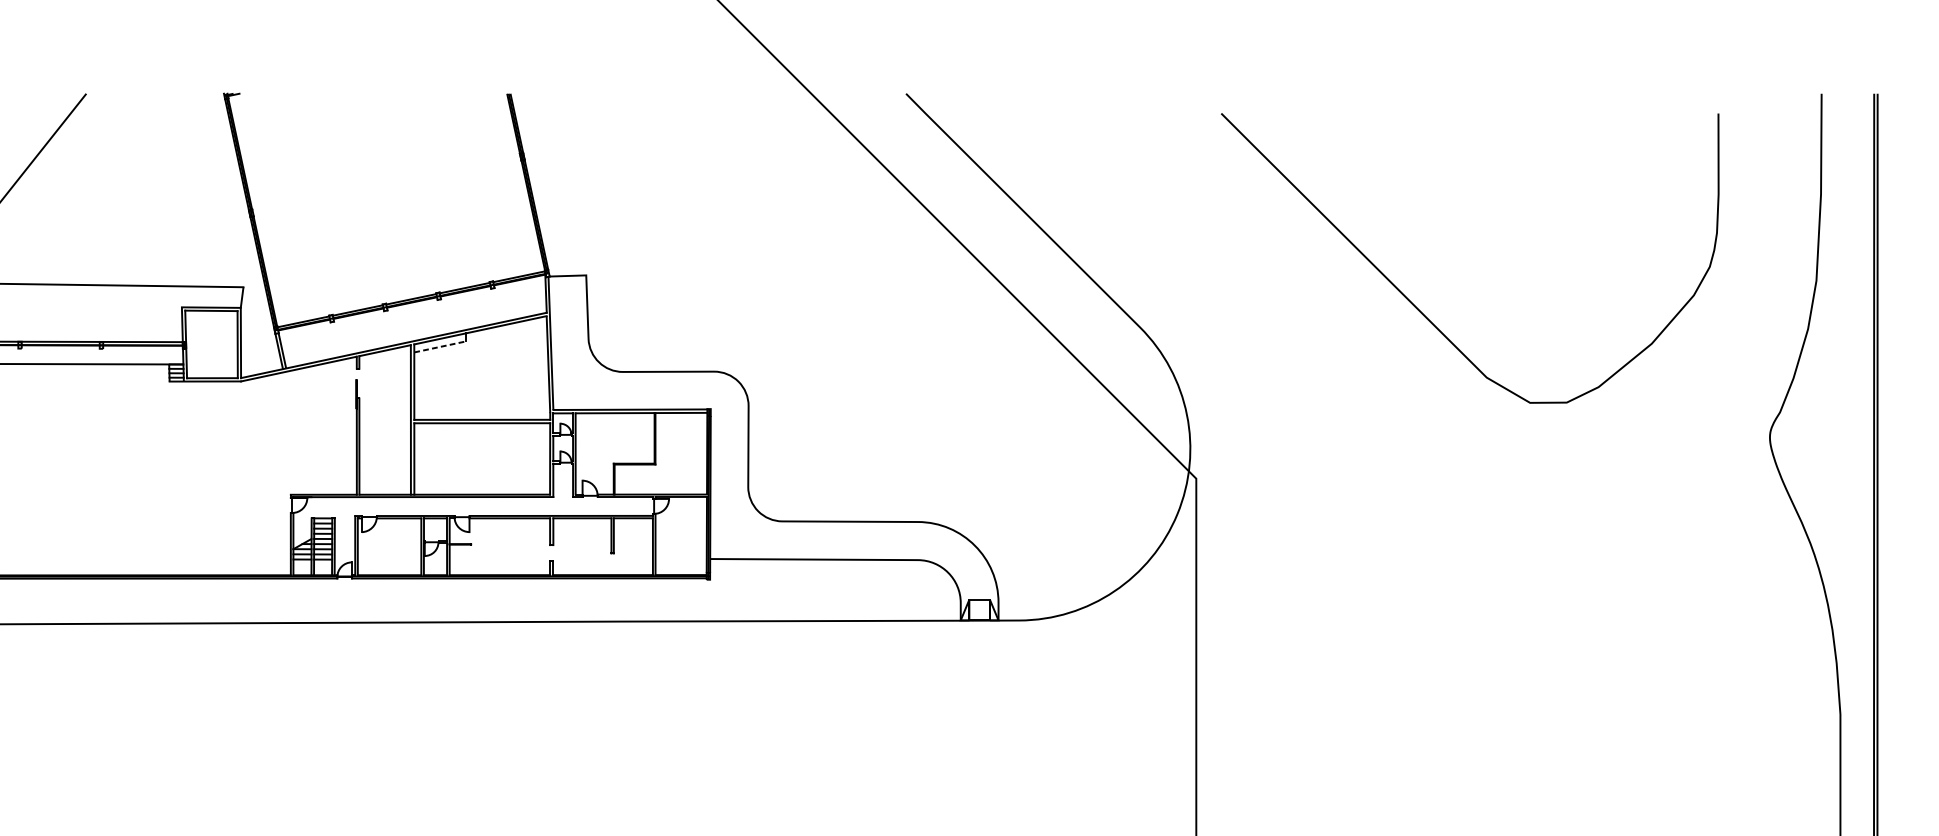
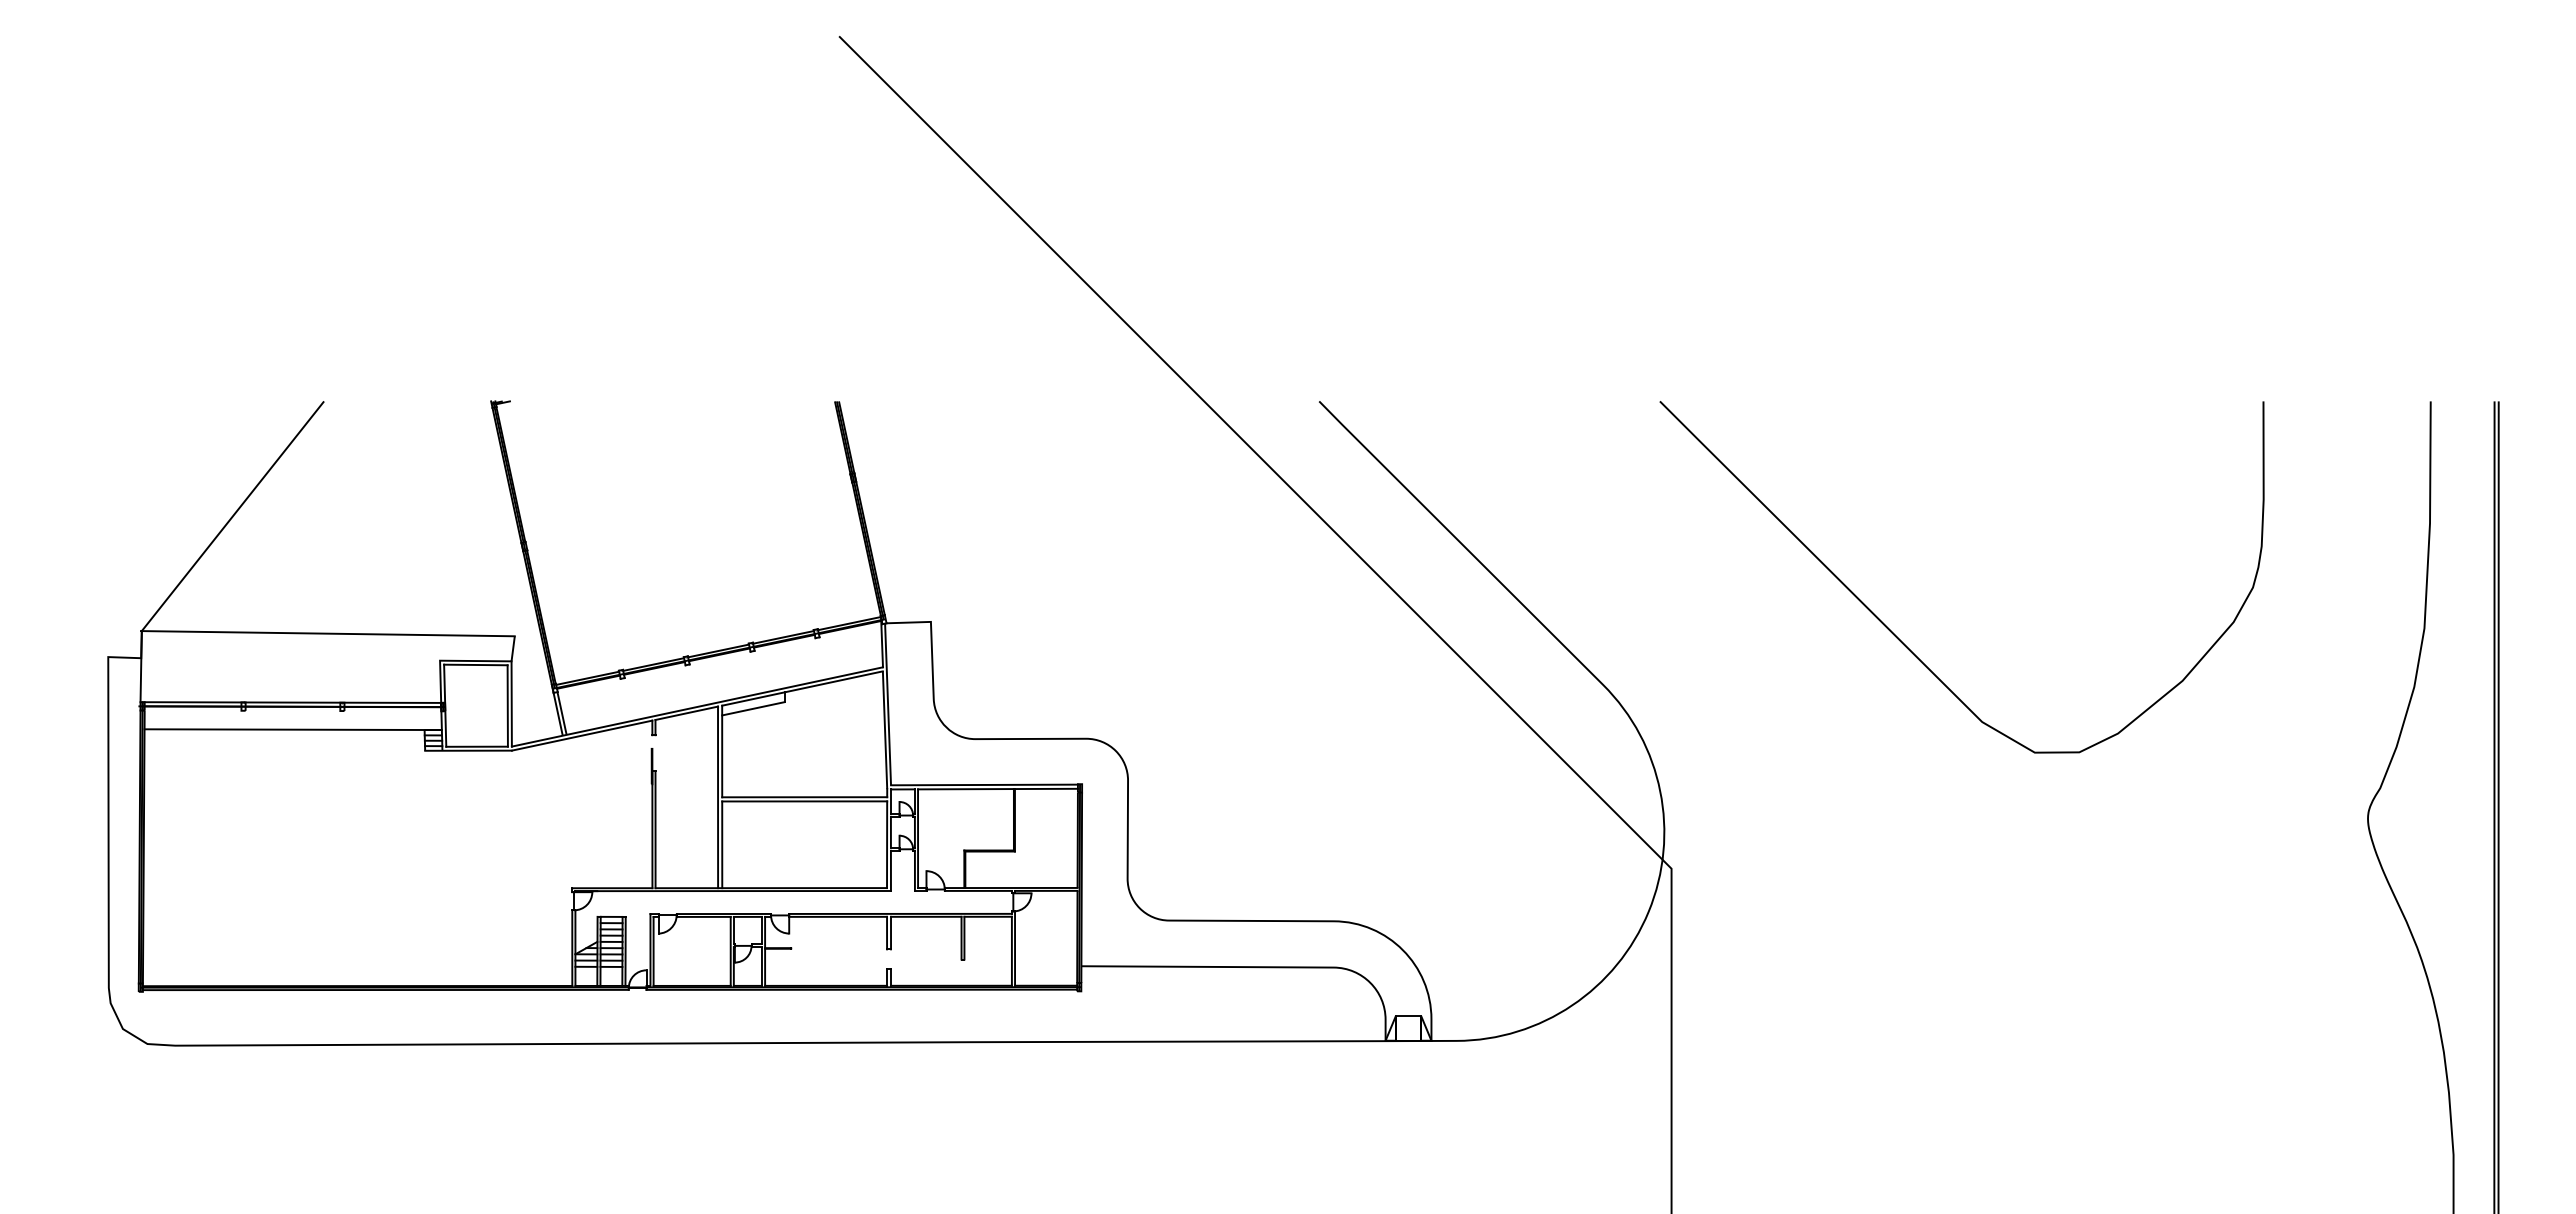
curve: (1418, 308) -> (1899, 638), moved
line: (440, 346) -> (753, 708), dashed -> solid

